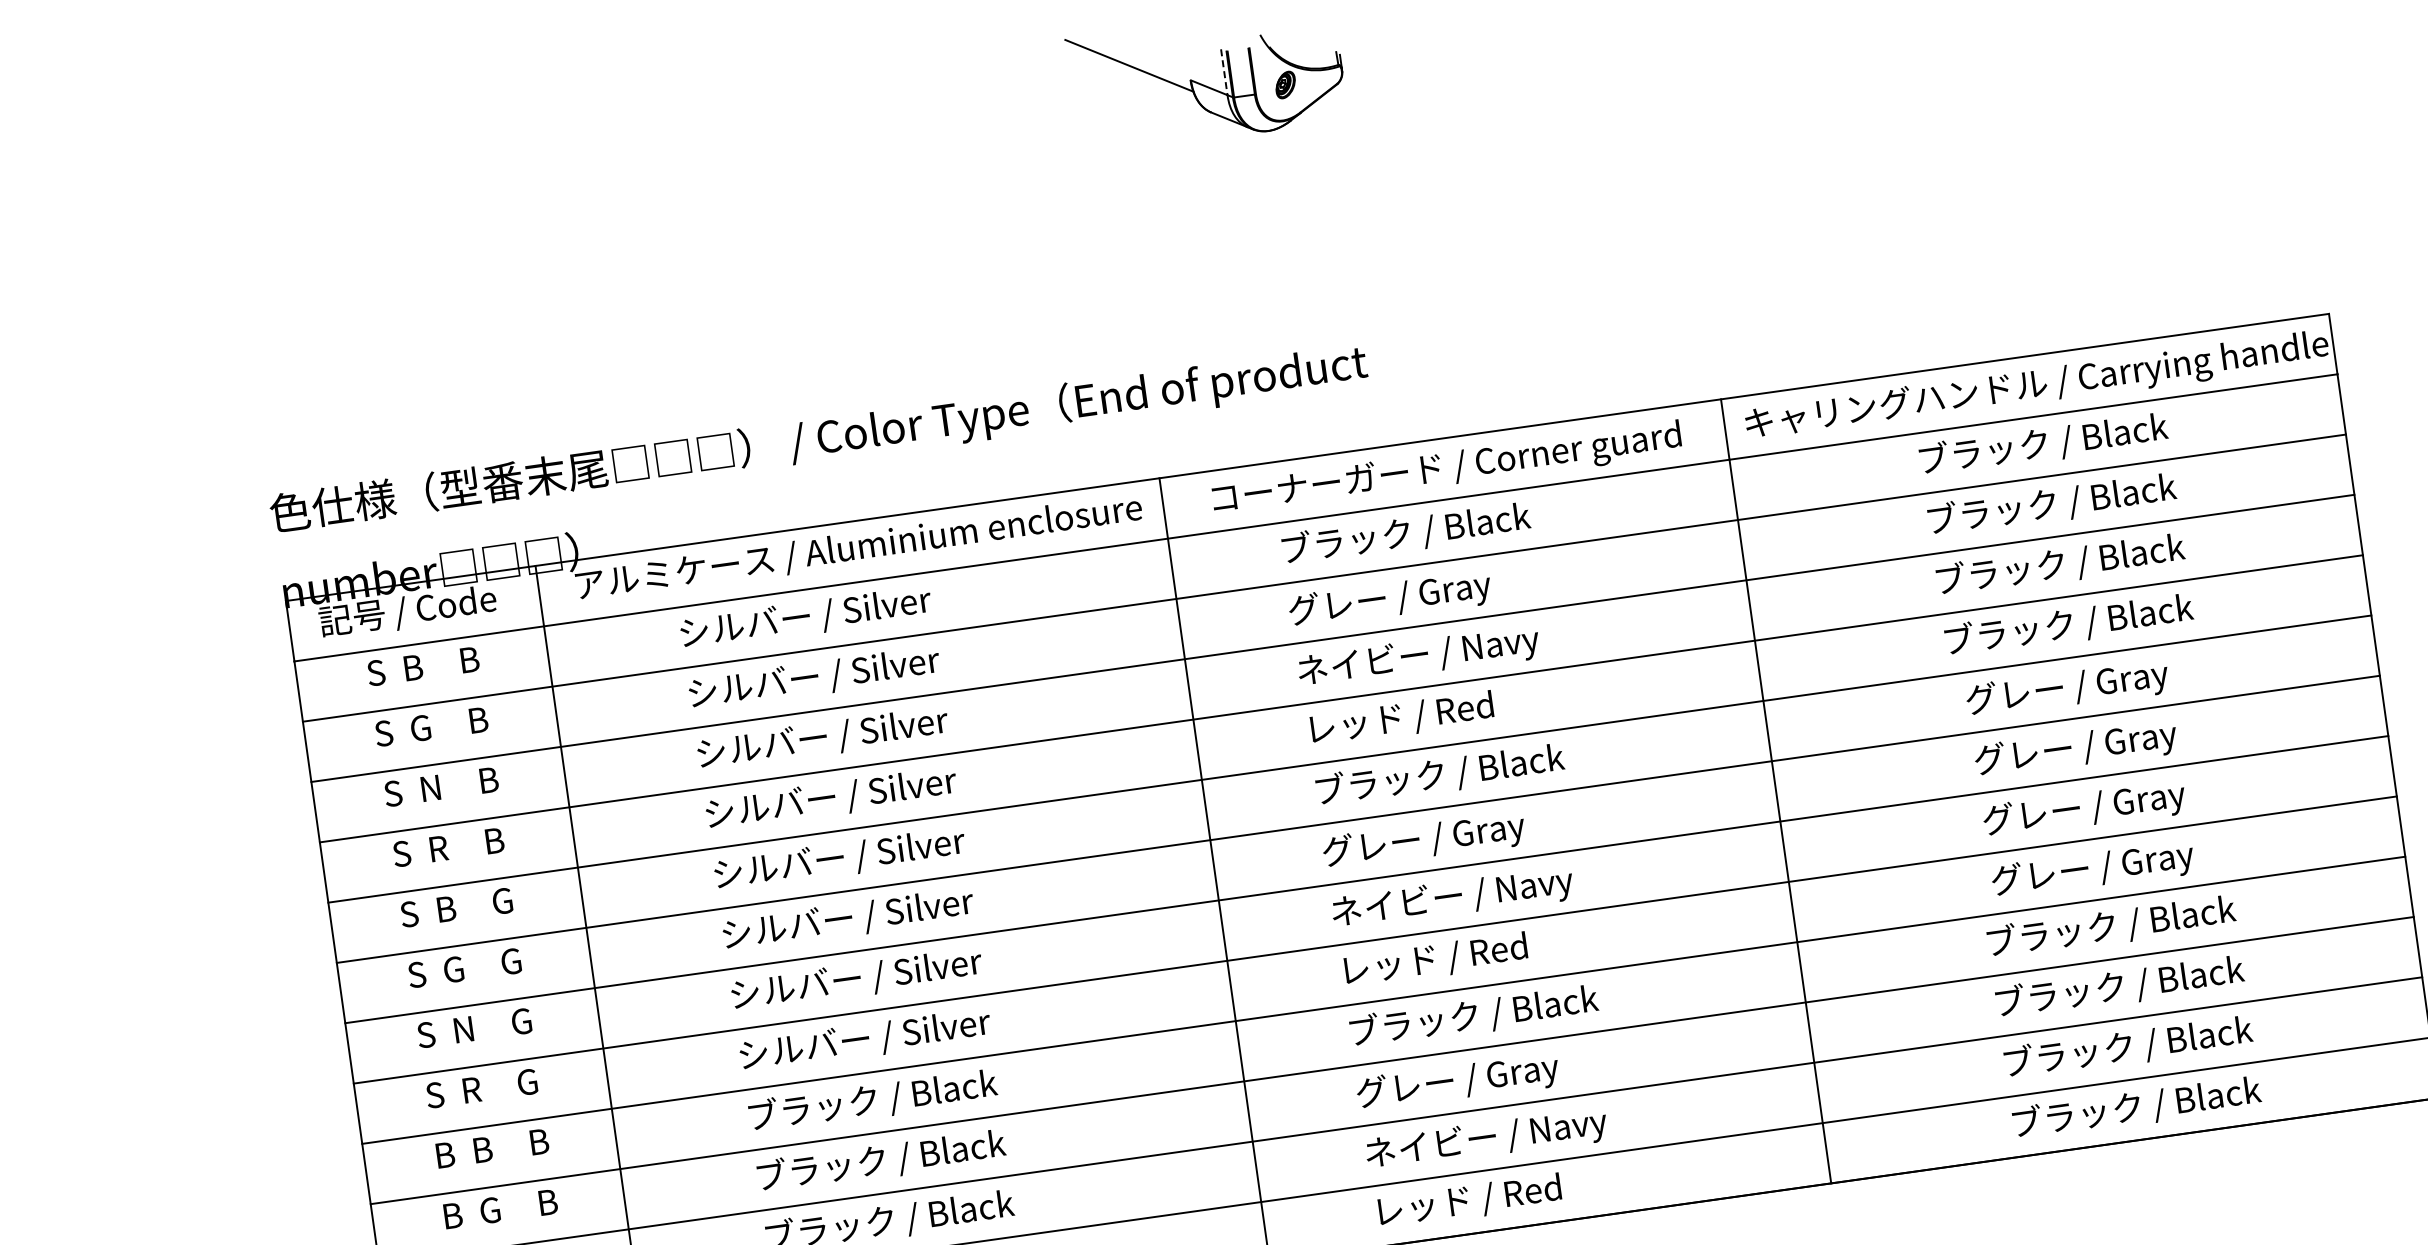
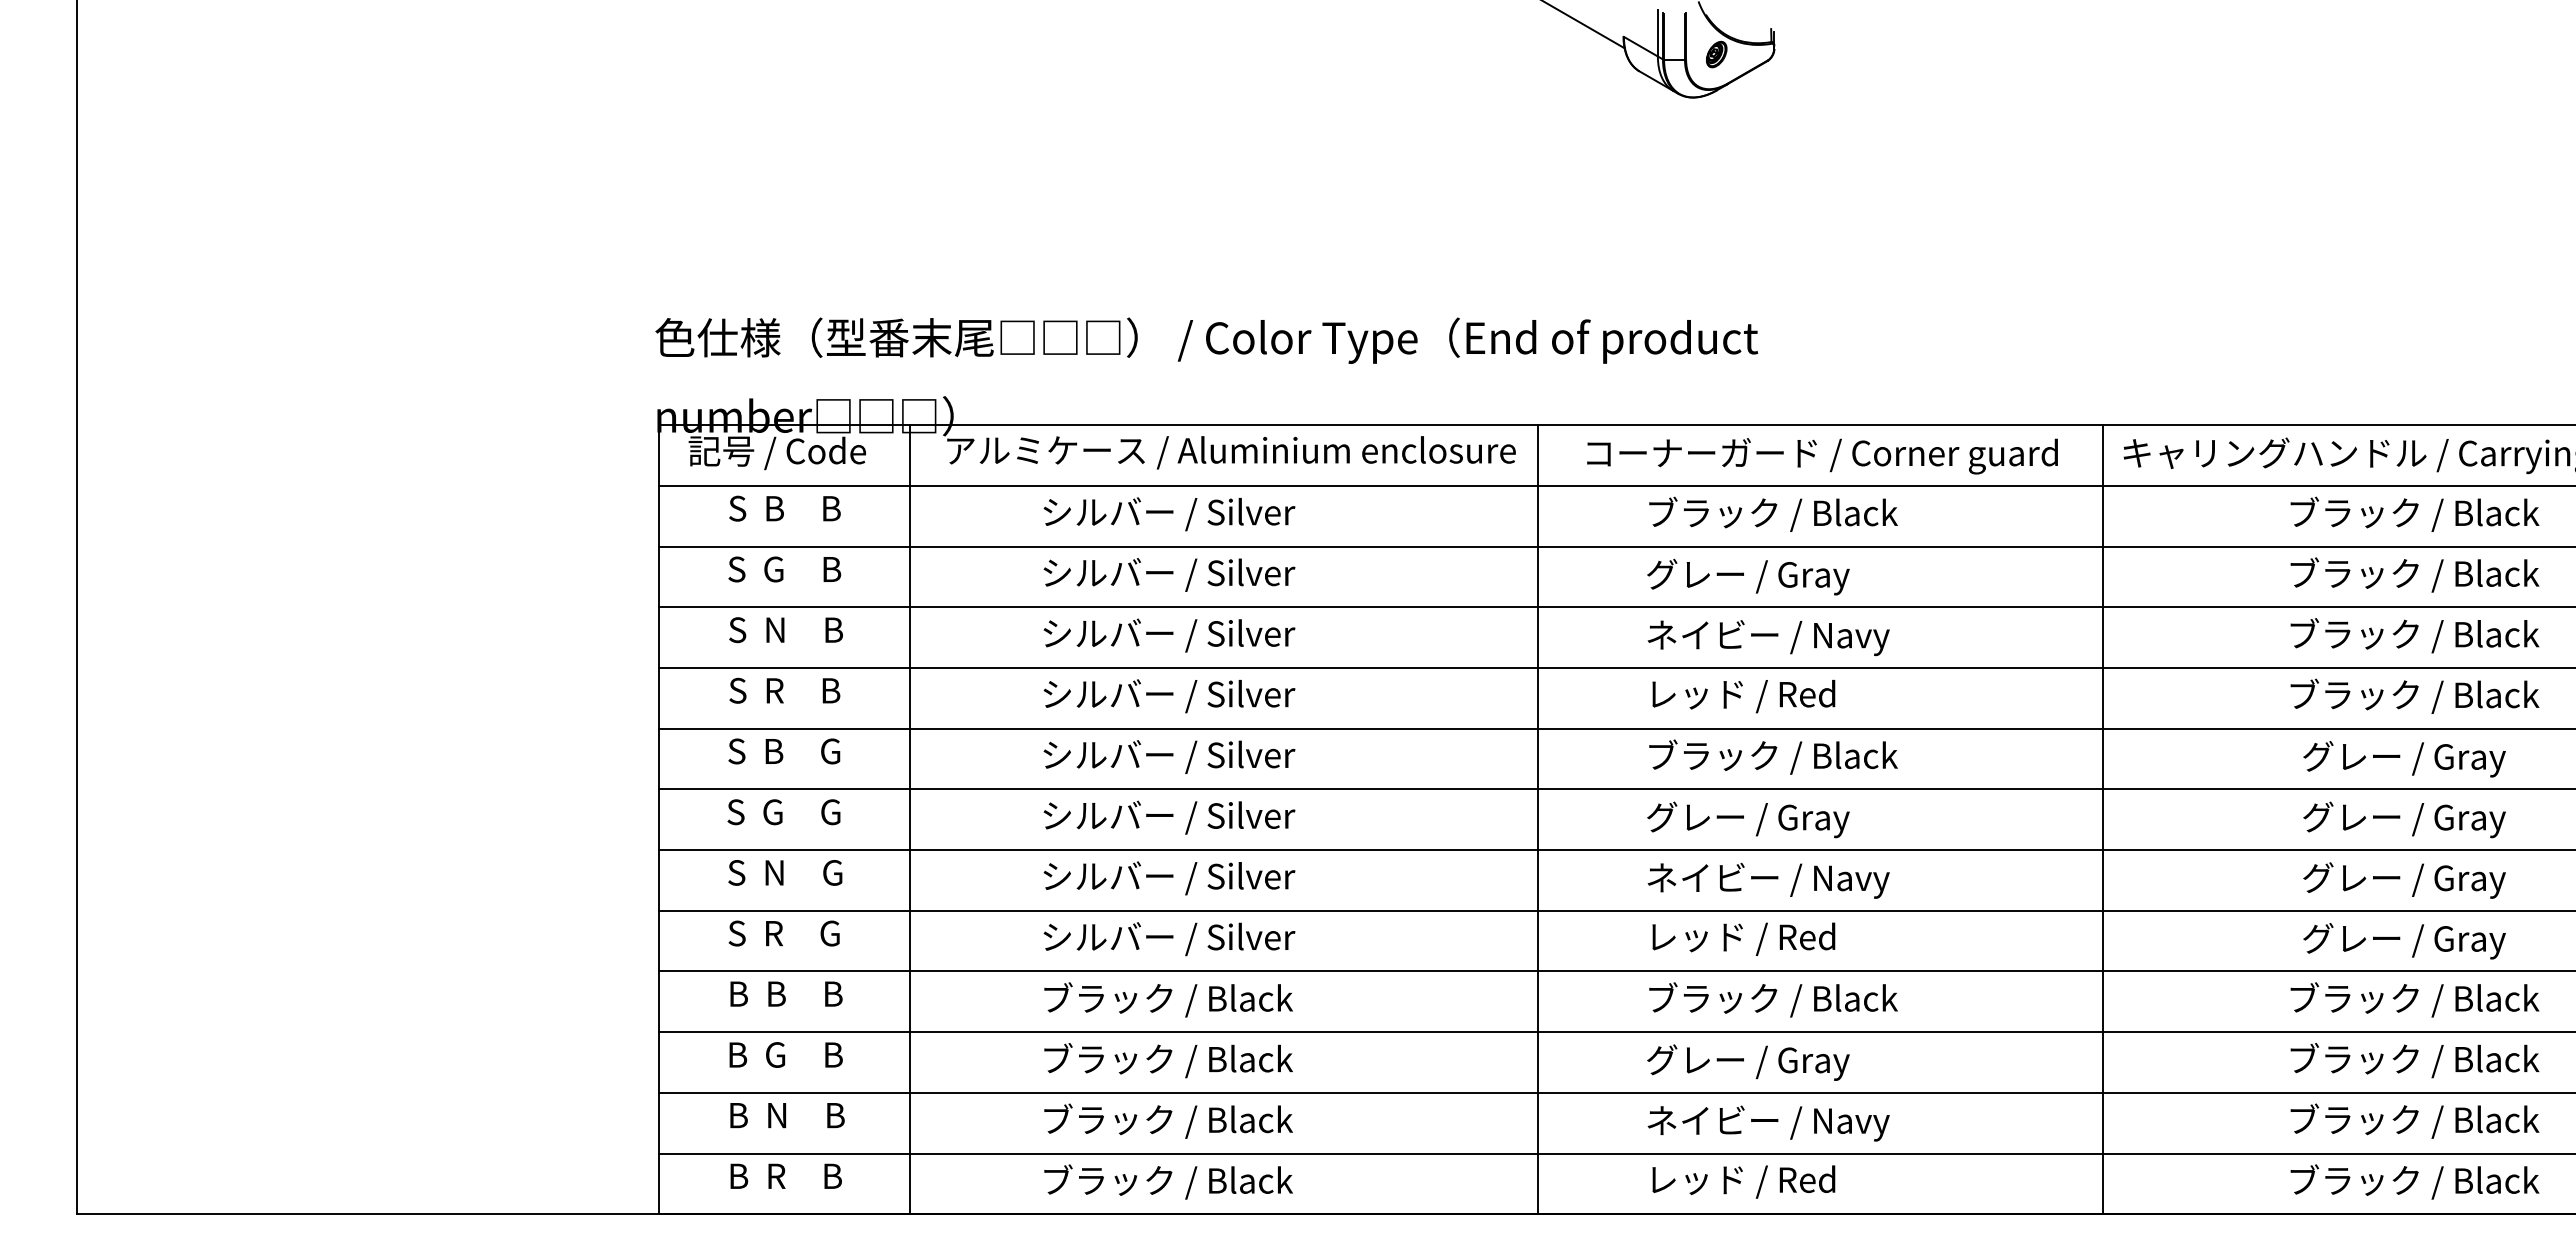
line: (1223, 72) -> (1657, 33), dashed -> solid

